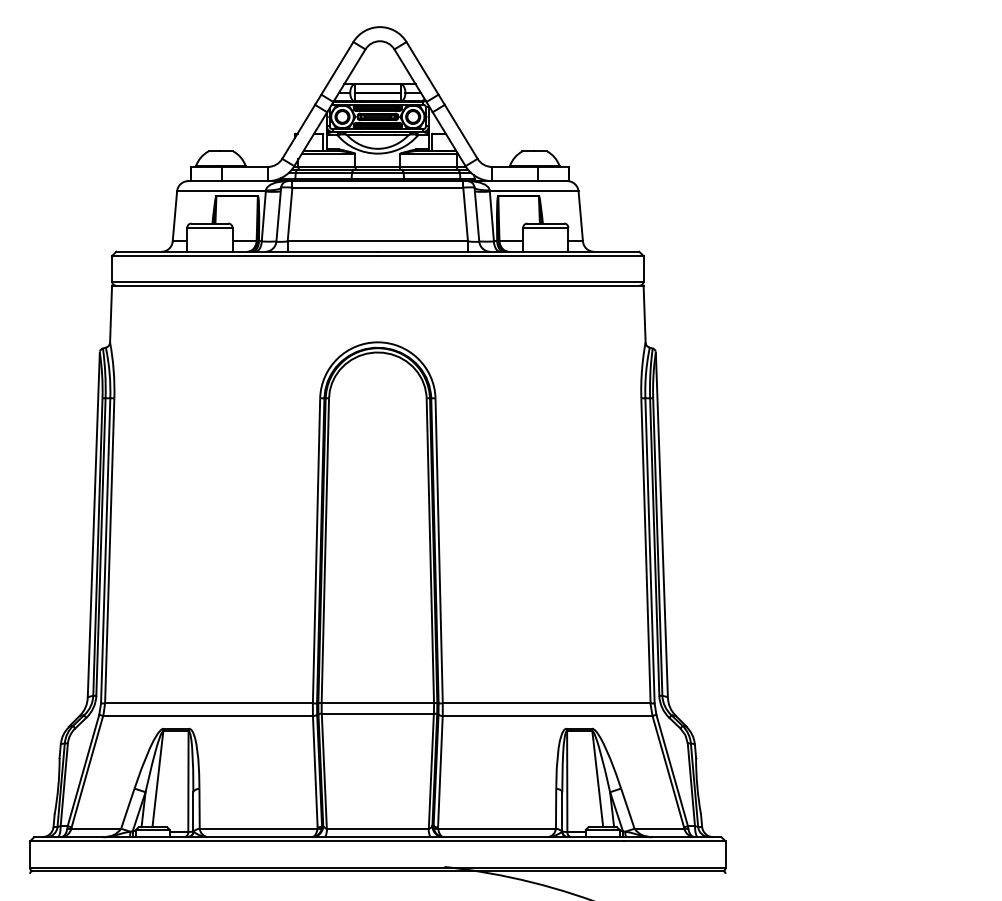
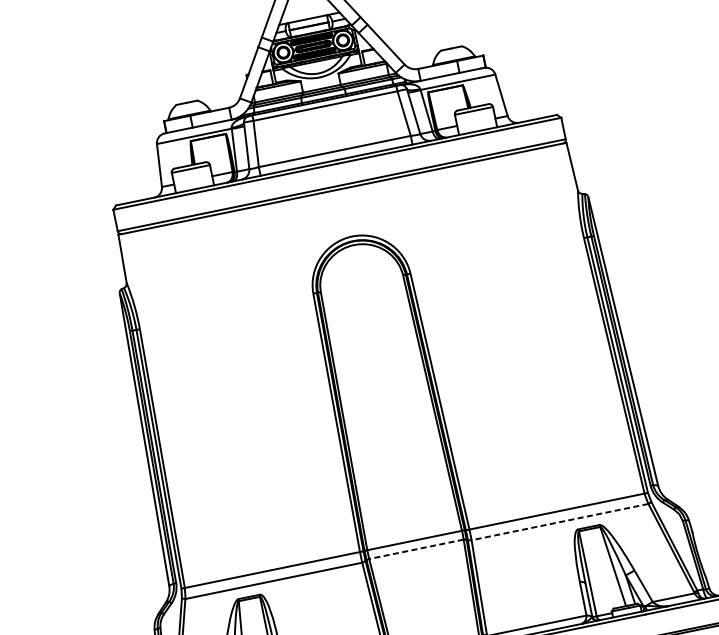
line: (377, 713) -> (416, 549), solid -> dashed
line: (547, 716) -> (559, 522), solid -> dashed

